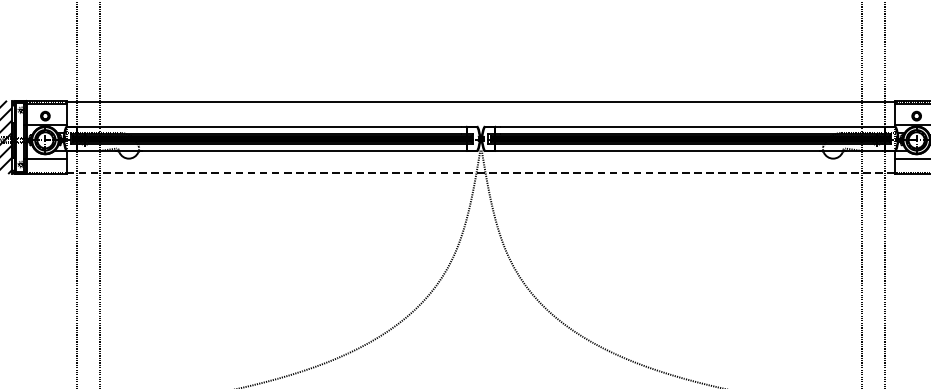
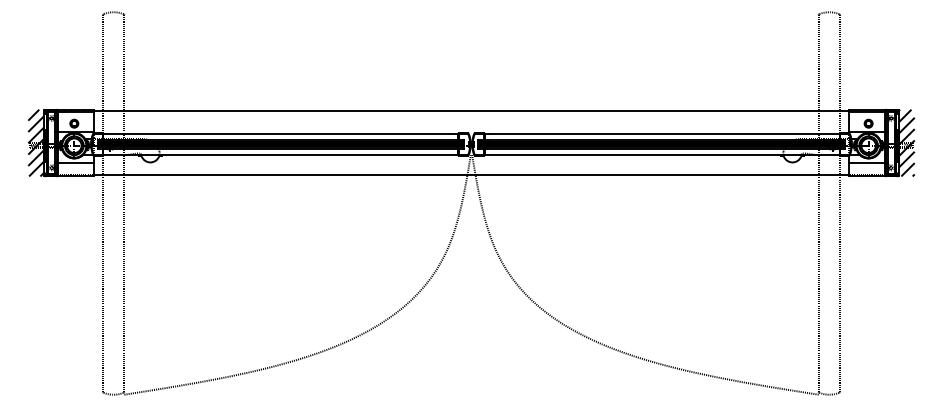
line: (481, 172) -> (471, 175), dashed -> solid

